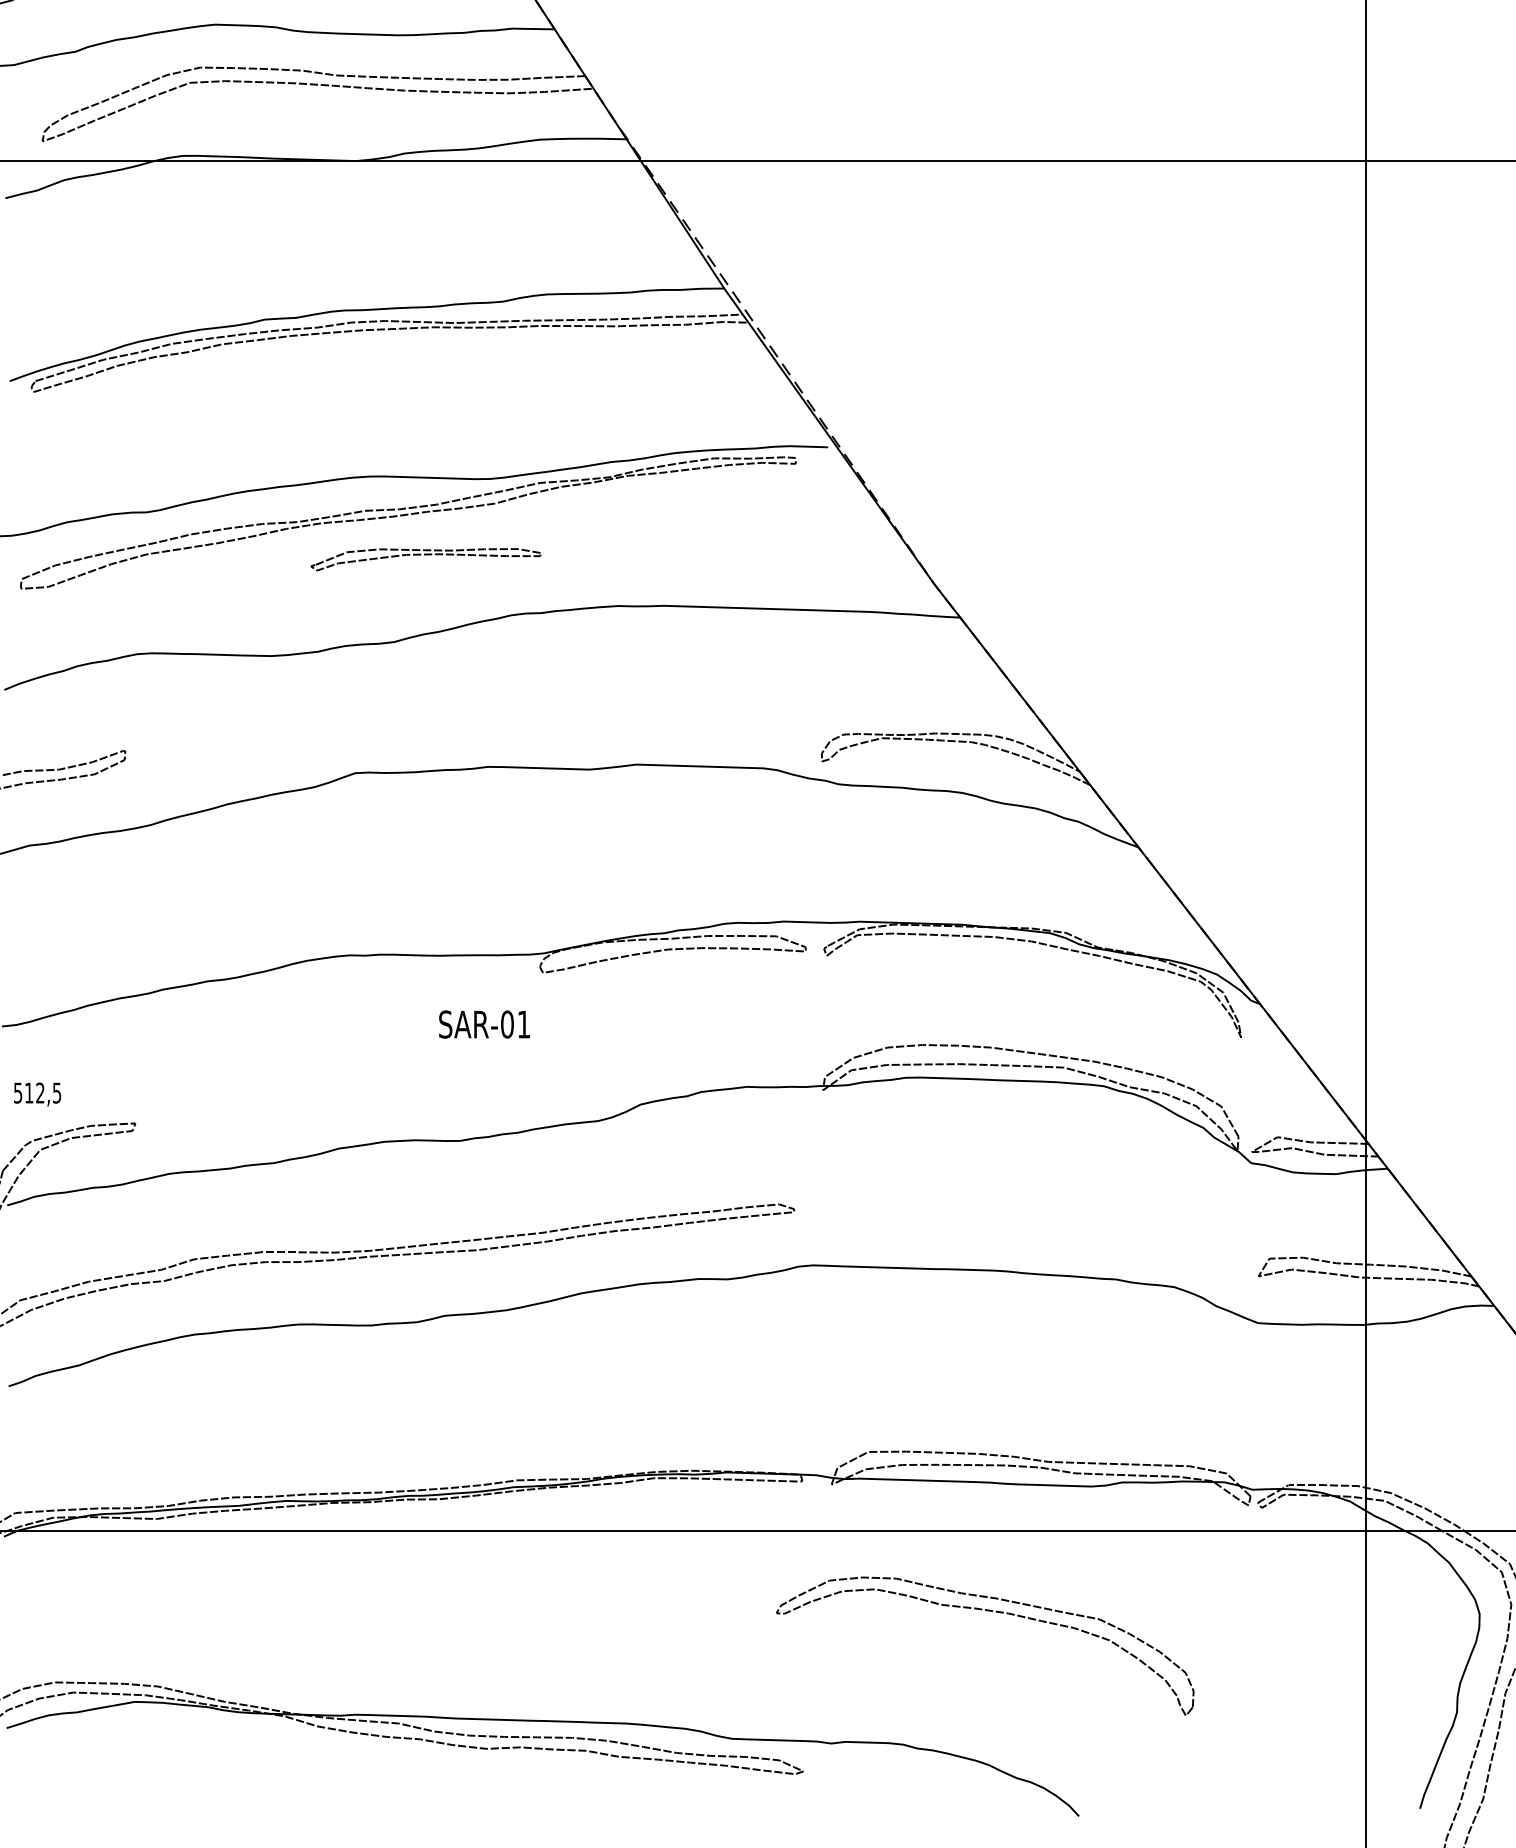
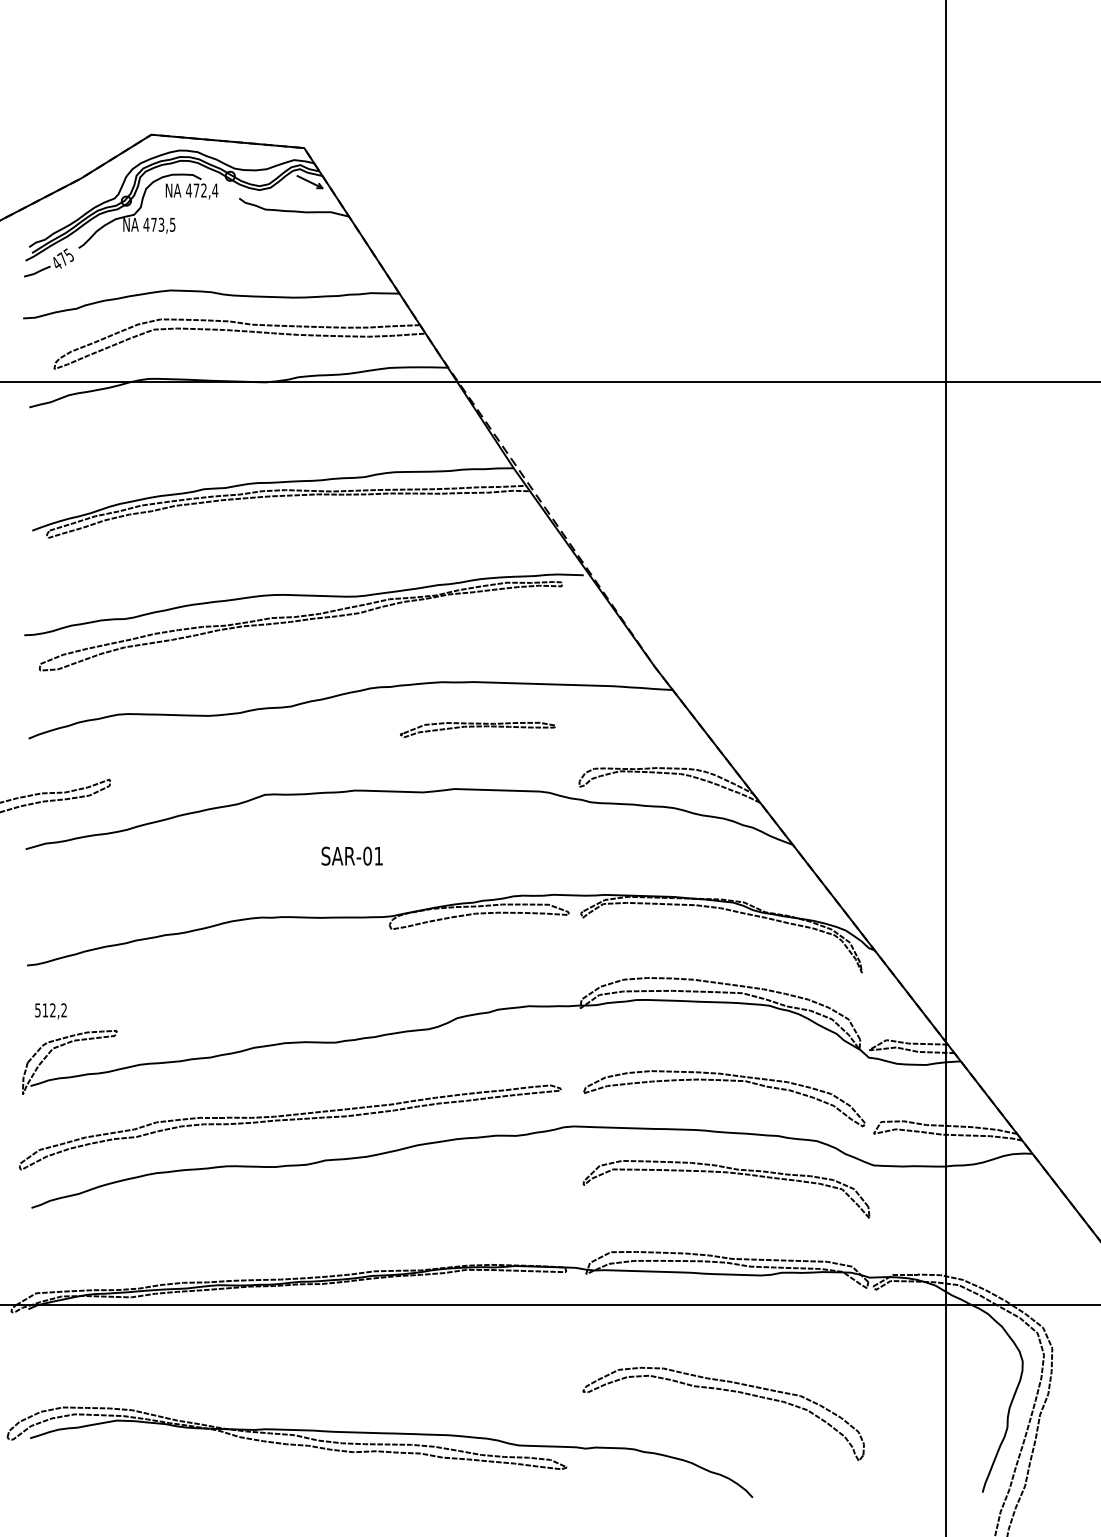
part: (425, 558) -> (477, 729), moved
text: (483, 1023) -> (351, 855), moved
text: (56, 1093) -> (63, 1010), 512,5 -> 512,2
part: (1037, 1198) -> (724, 1081), added
part: (1040, 1335) -> (726, 1173), added
part: (991, 1612) -> (727, 1391), moved

